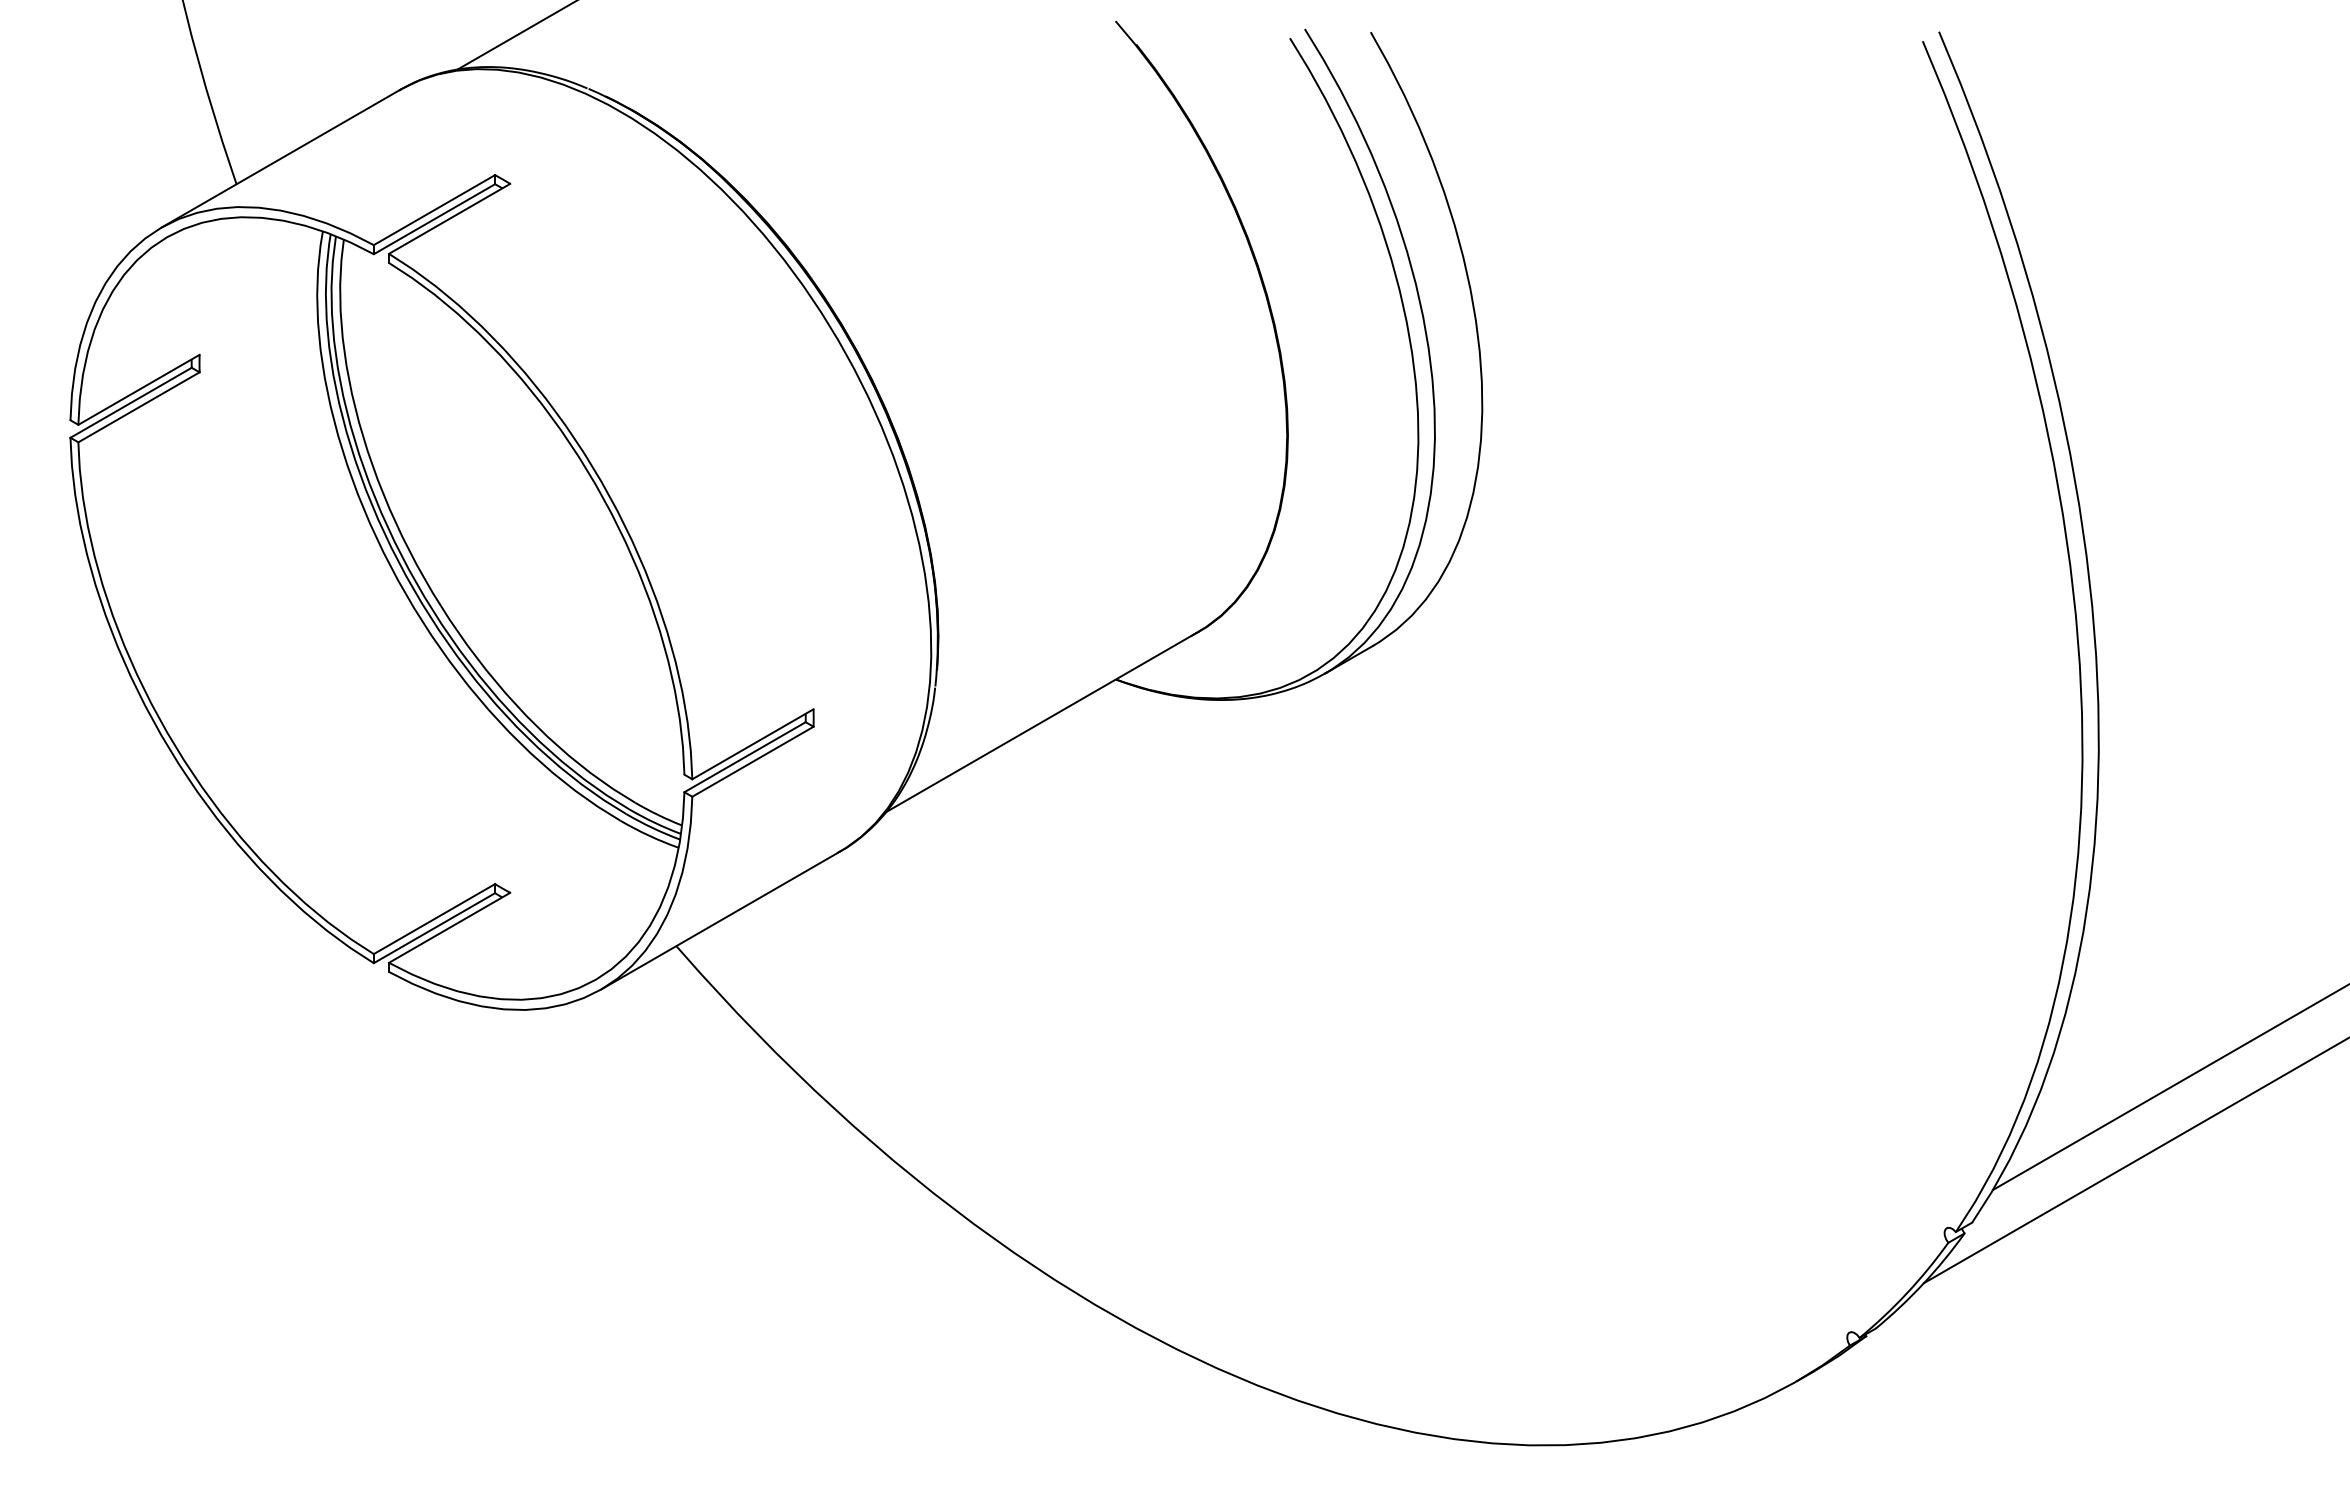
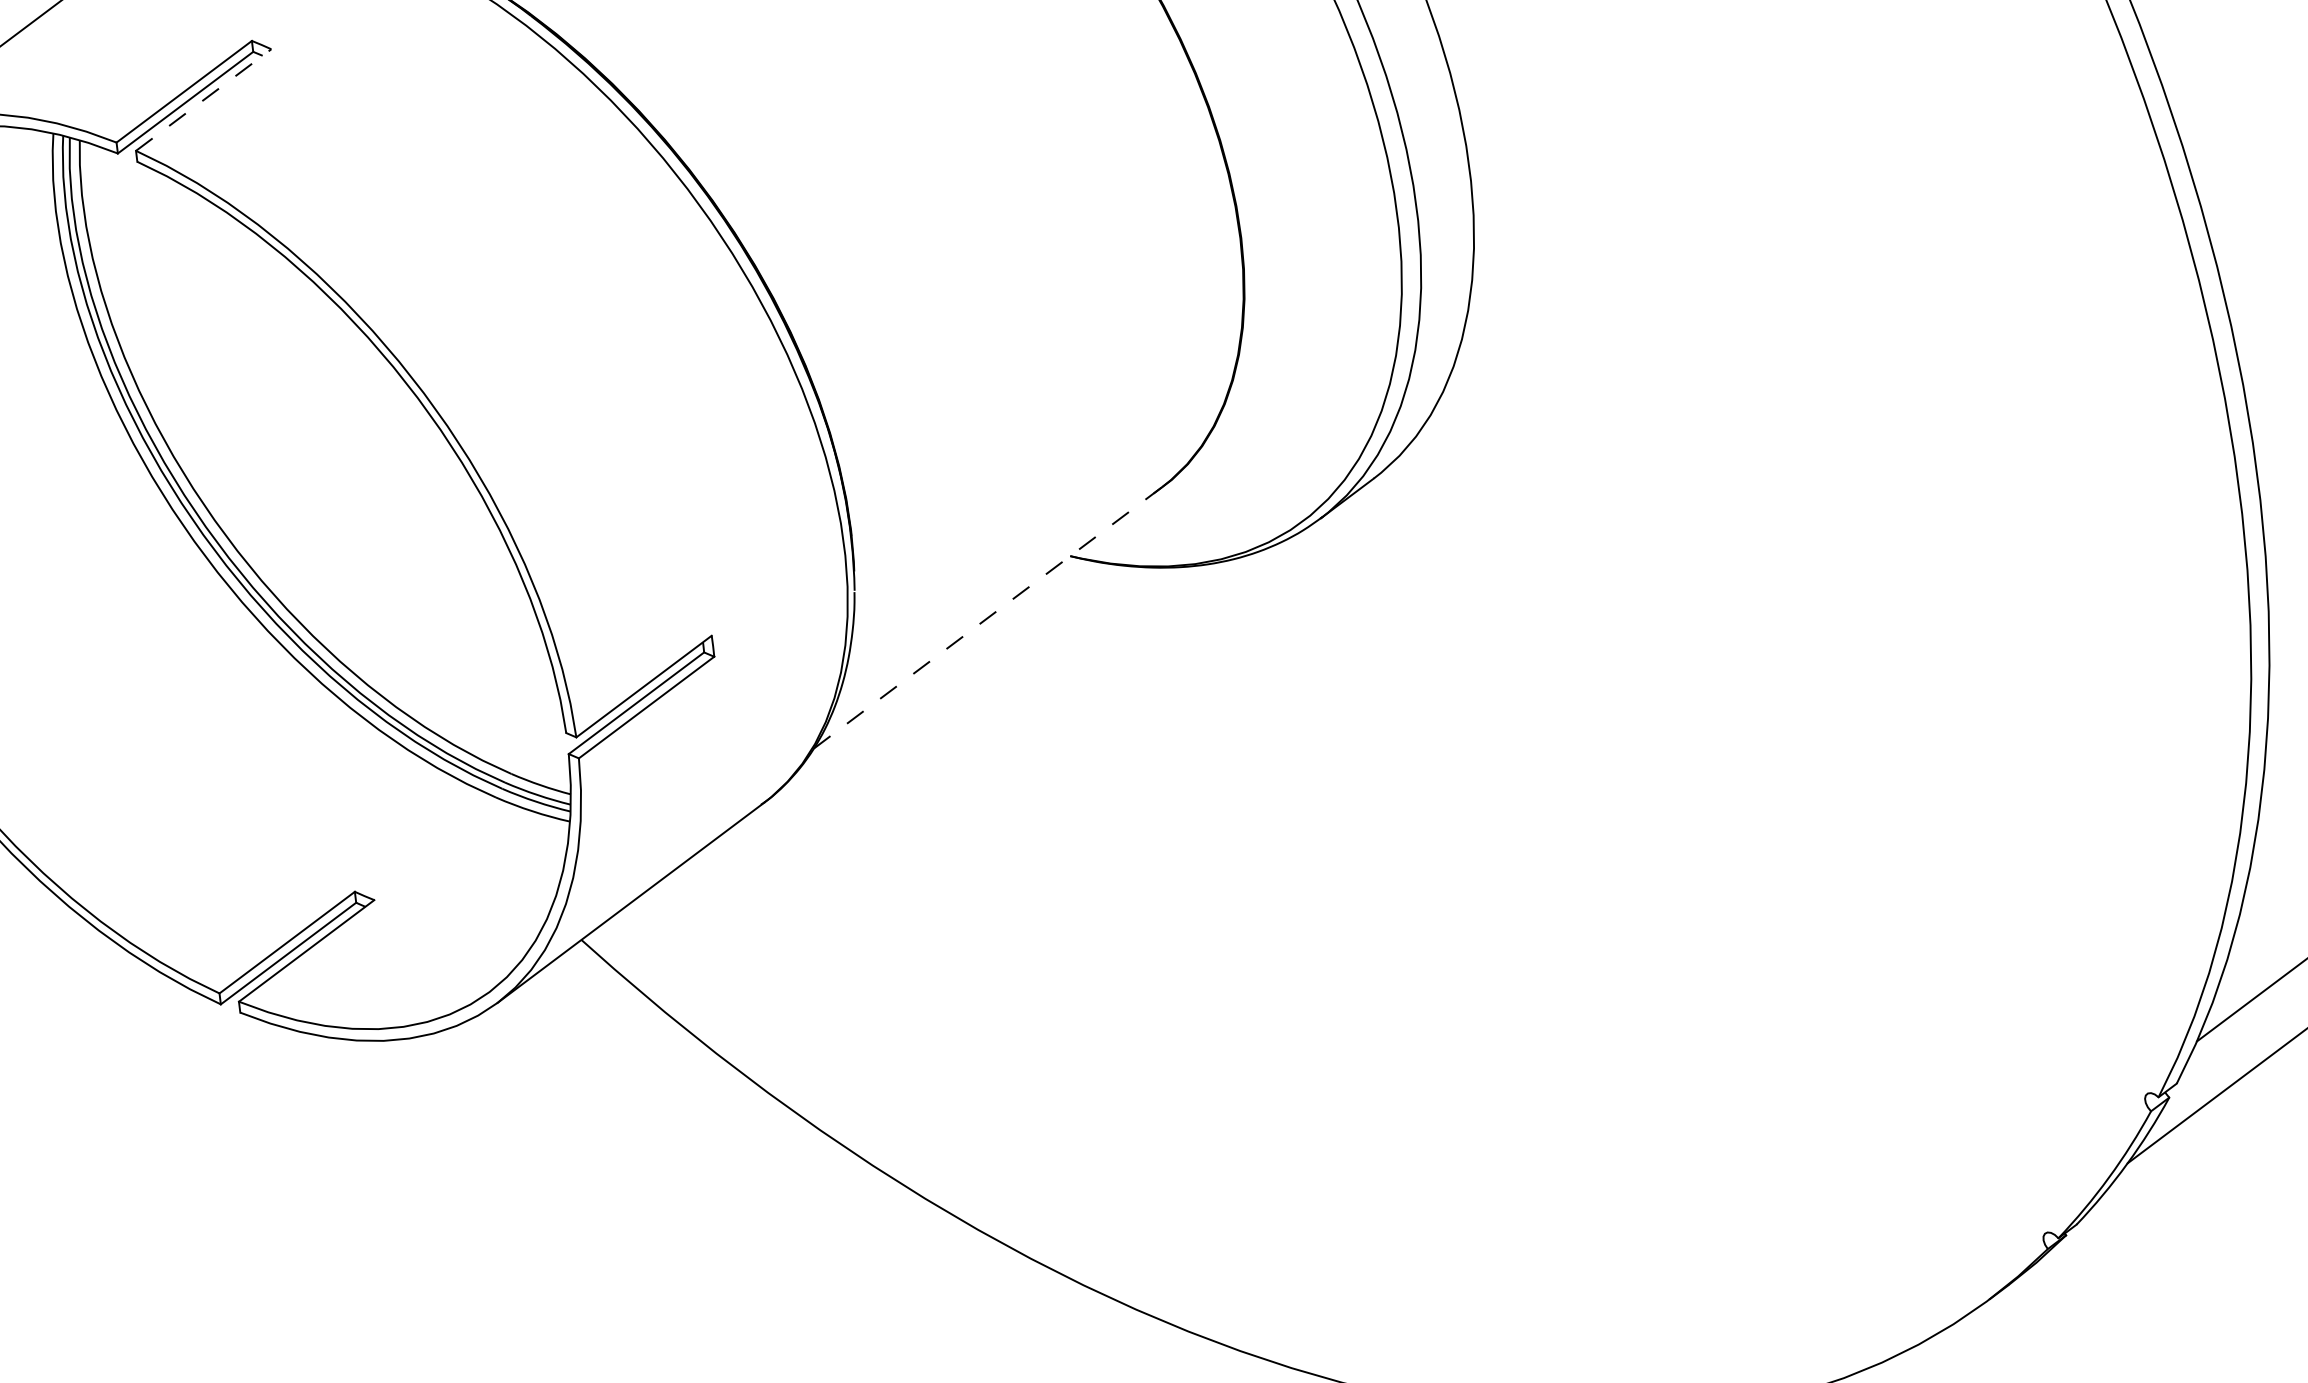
line: (450, 218) -> (204, 99), solid -> dashed
line: (1042, 721) -> (988, 617), solid -> dashed

